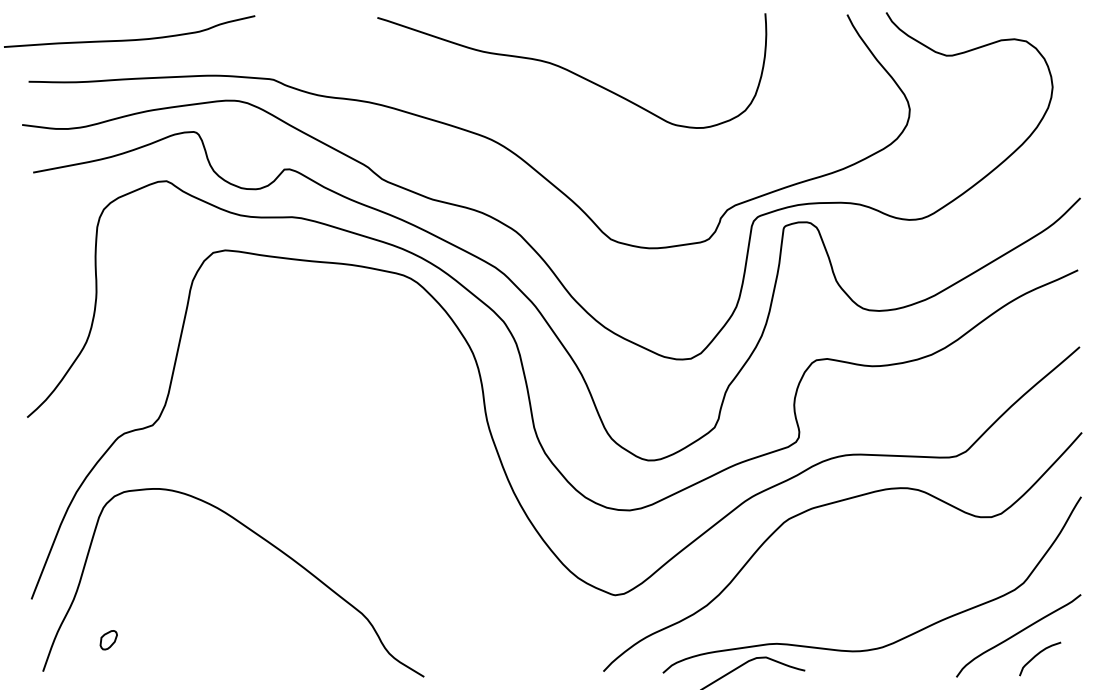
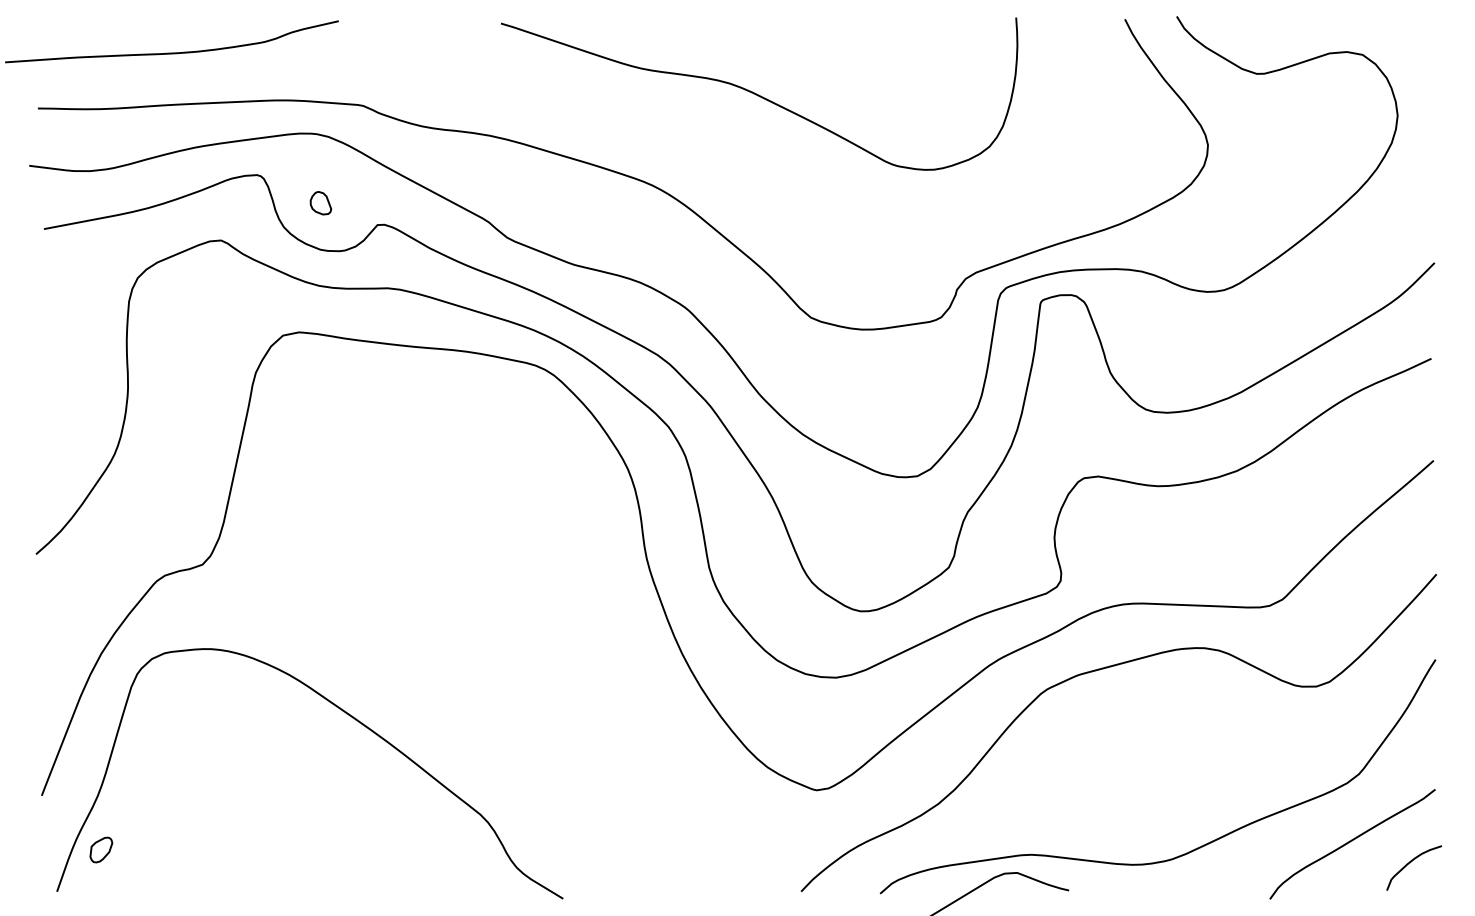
part: (241, 153) -> (320, 203), added
part: (108, 639) -> (101, 849), moved
curve: (1037, 655) -> (1410, 863), moved

